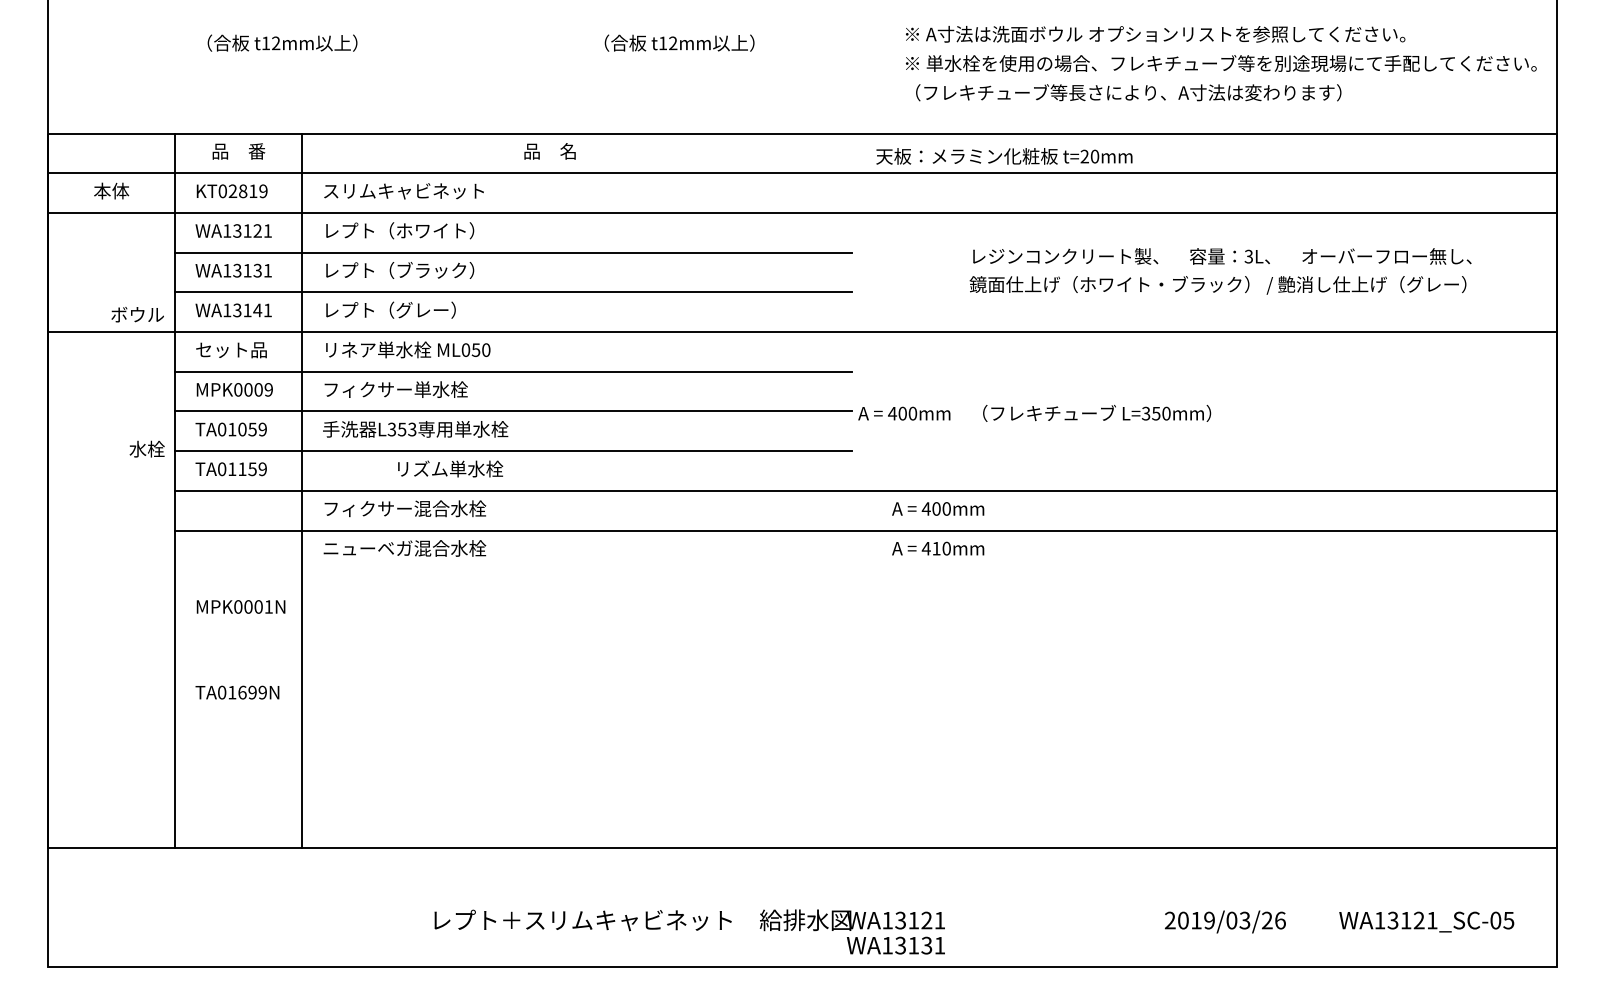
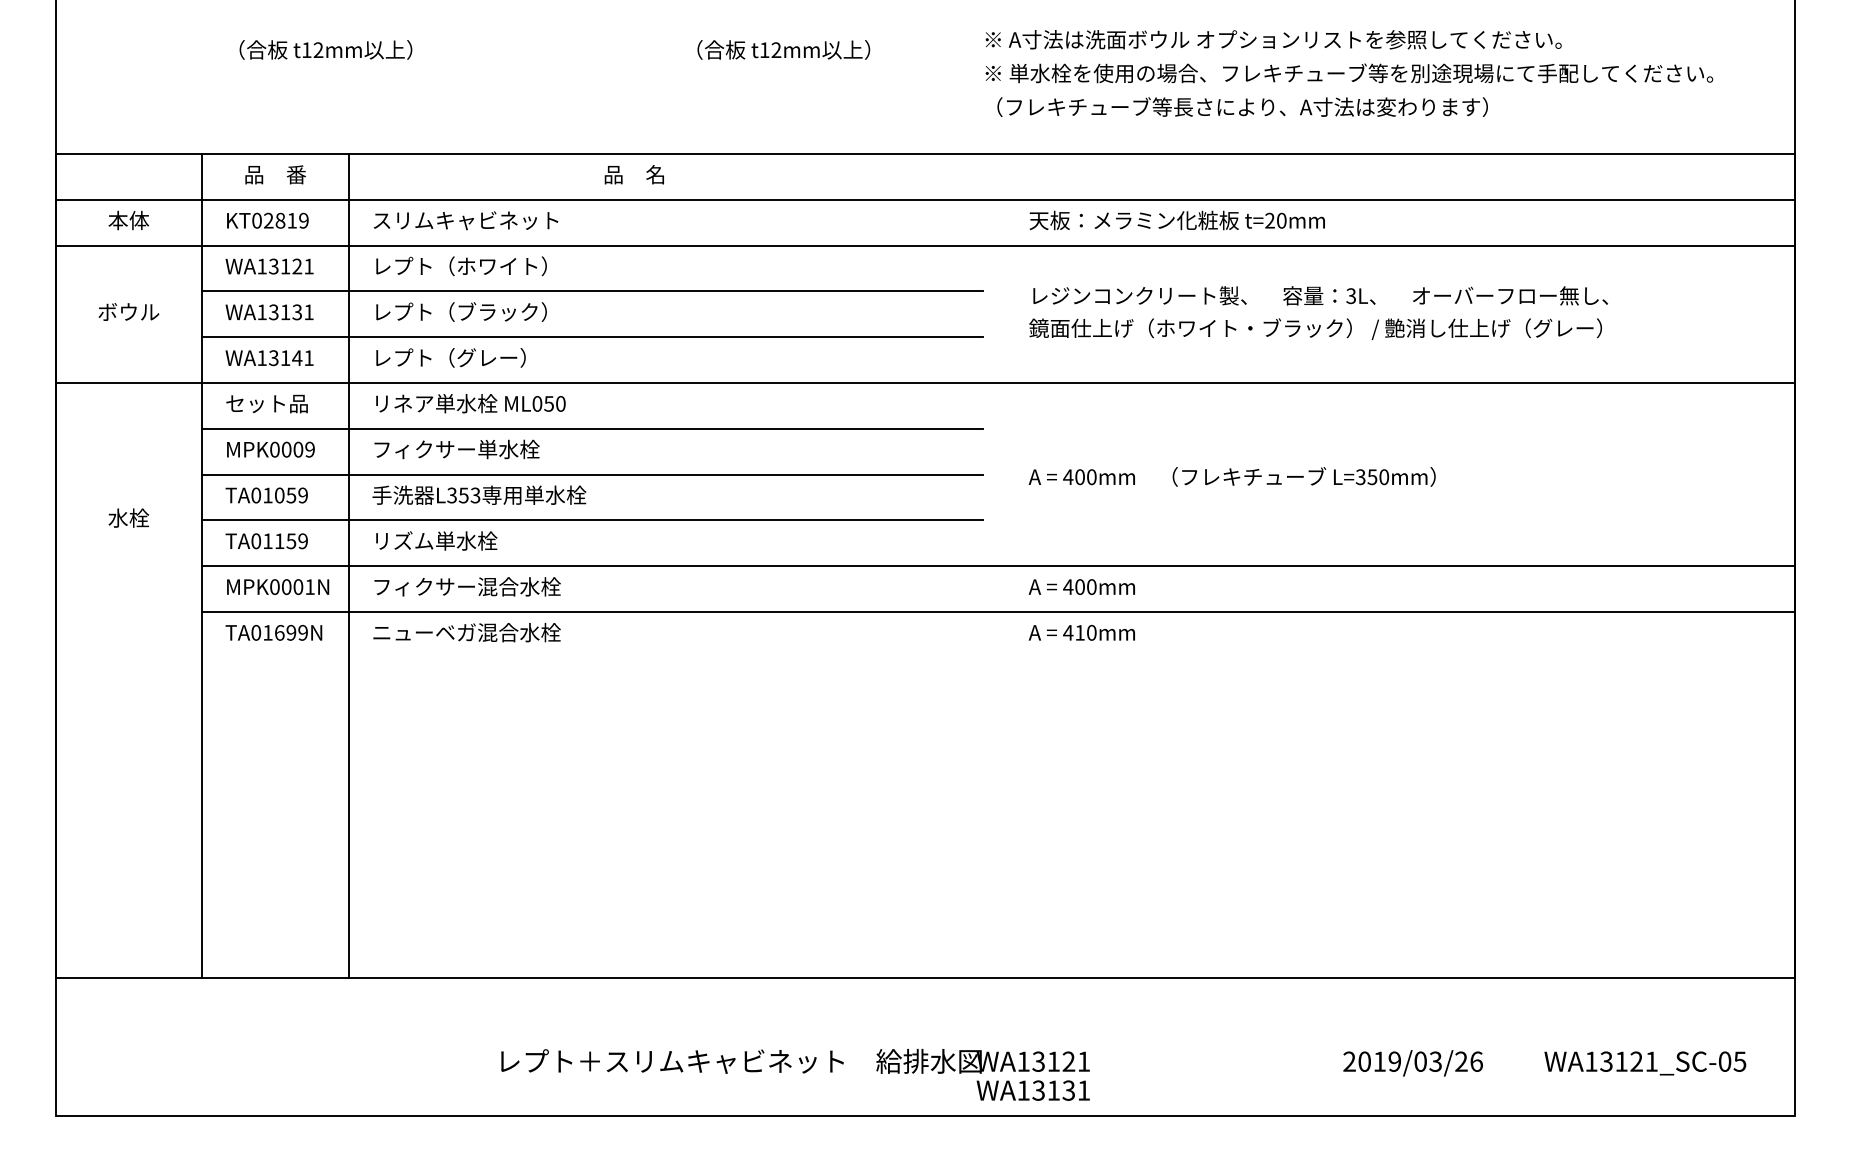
text: (1221, 63) -> (1349, 73), moved
text: (1003, 156) -> (1176, 220), moved
text: (1220, 270) -> (1318, 312), moved
text: (137, 314) -> (128, 311), moved
text: (1034, 413) -> (1231, 476), moved
text: (146, 448) -> (128, 517), moved
text: (450, 468) -> (436, 540), moved
text: (241, 606) -> (278, 586), moved
text: (237, 692) -> (273, 632), moved

